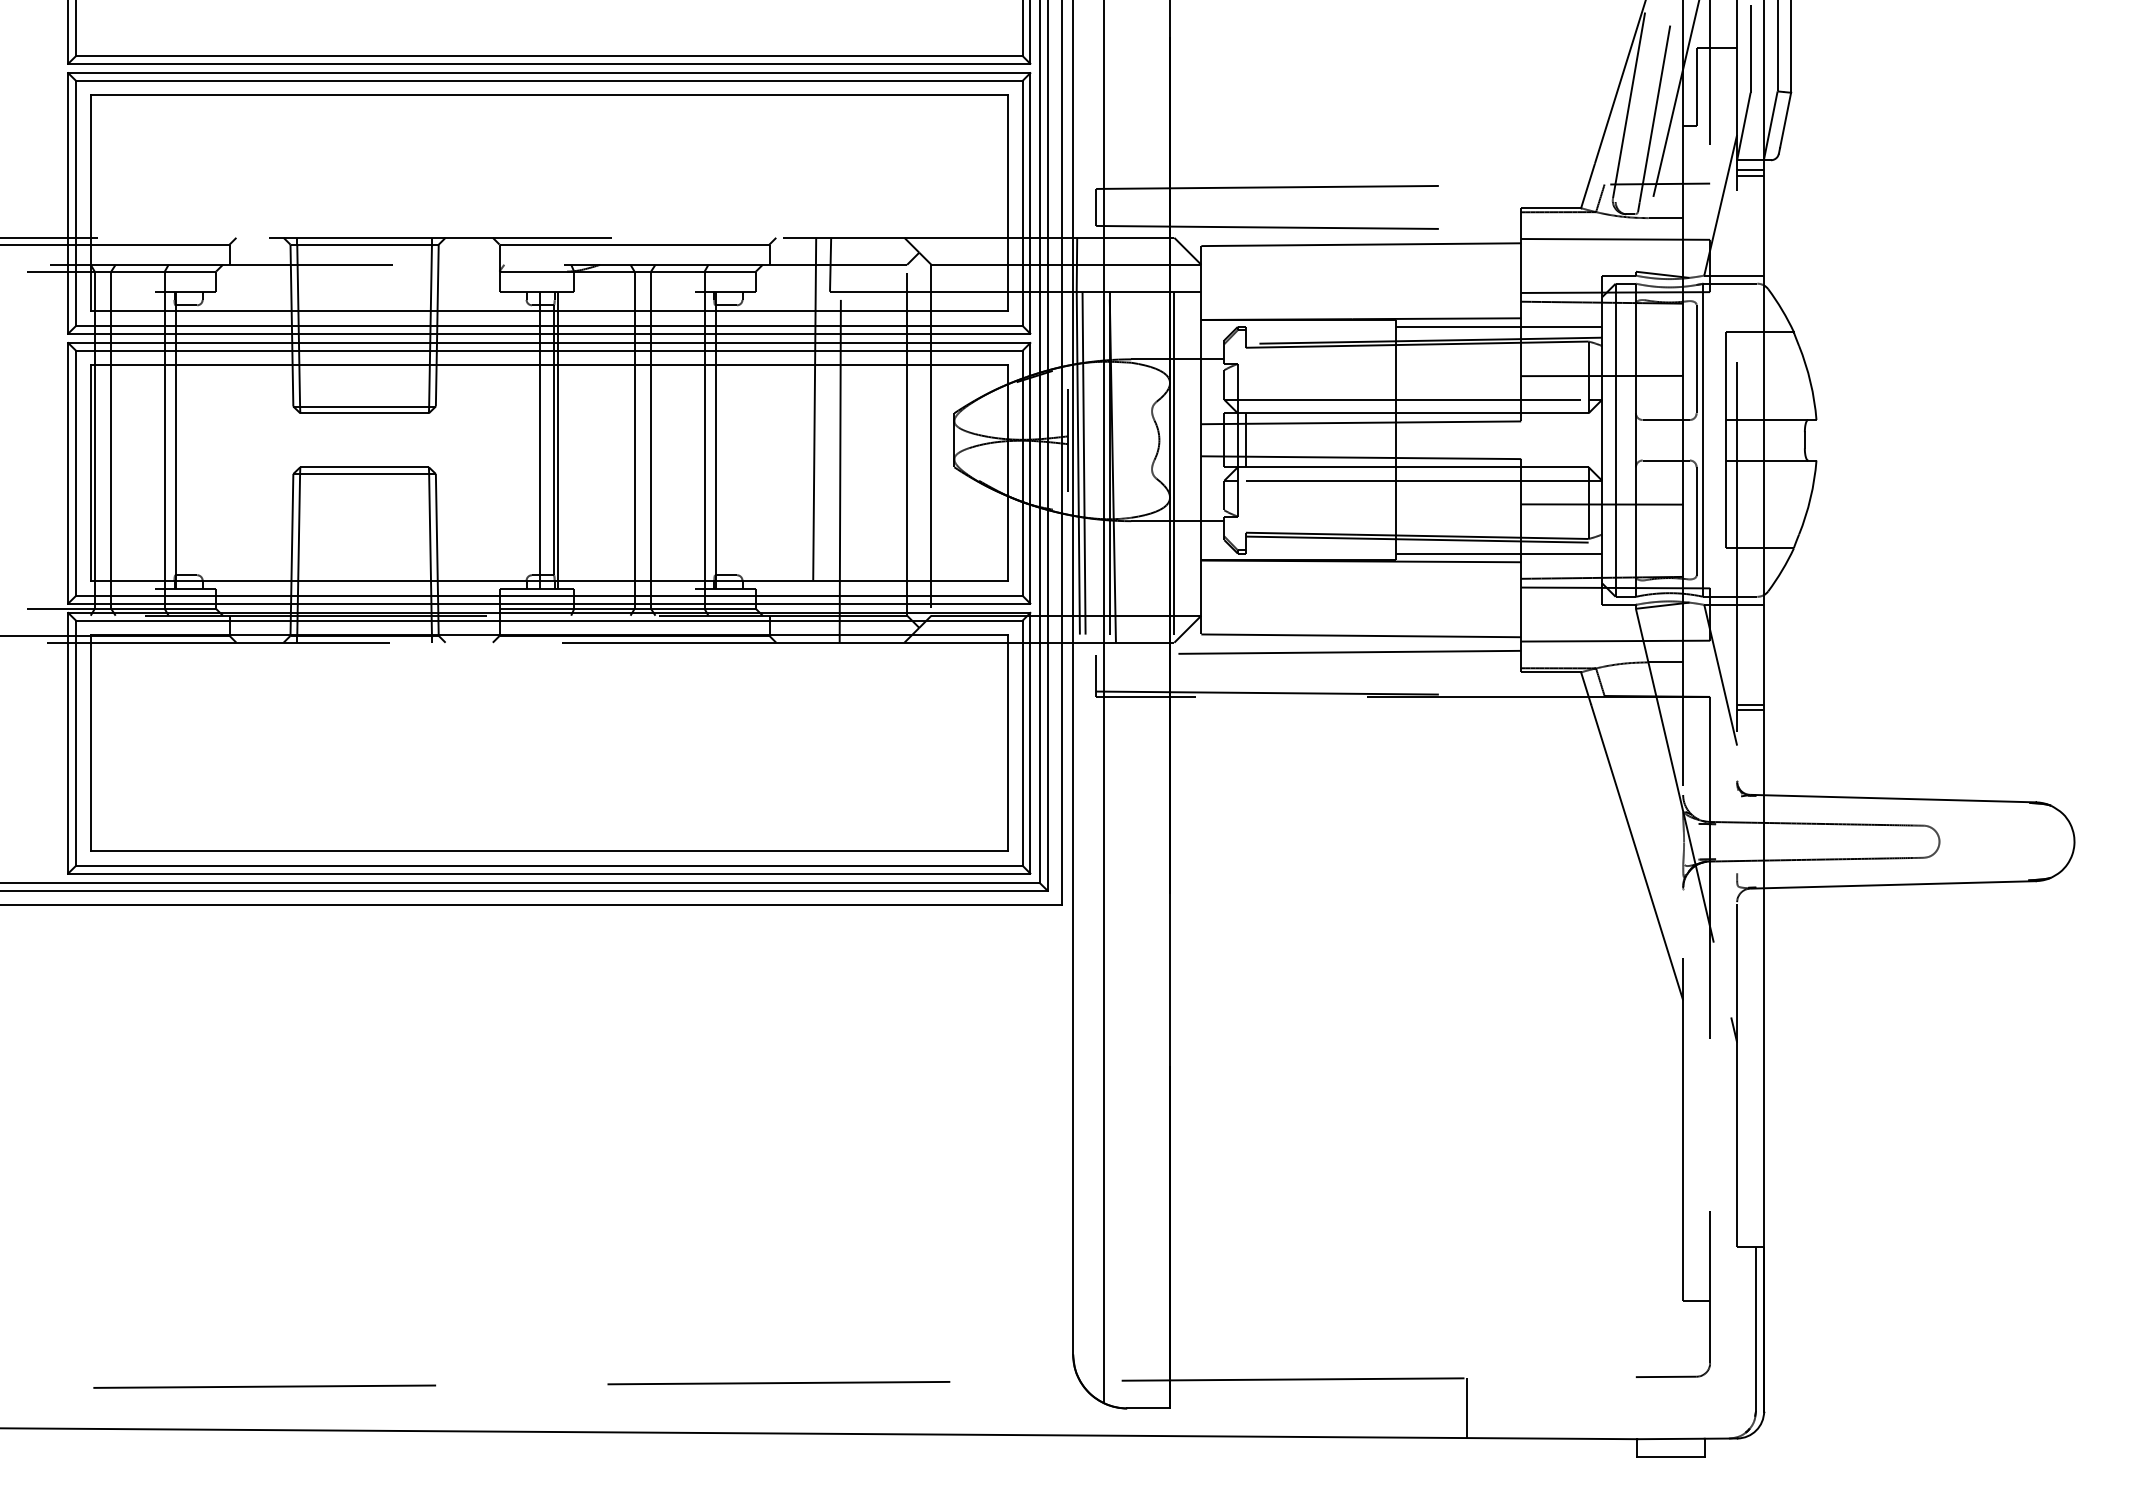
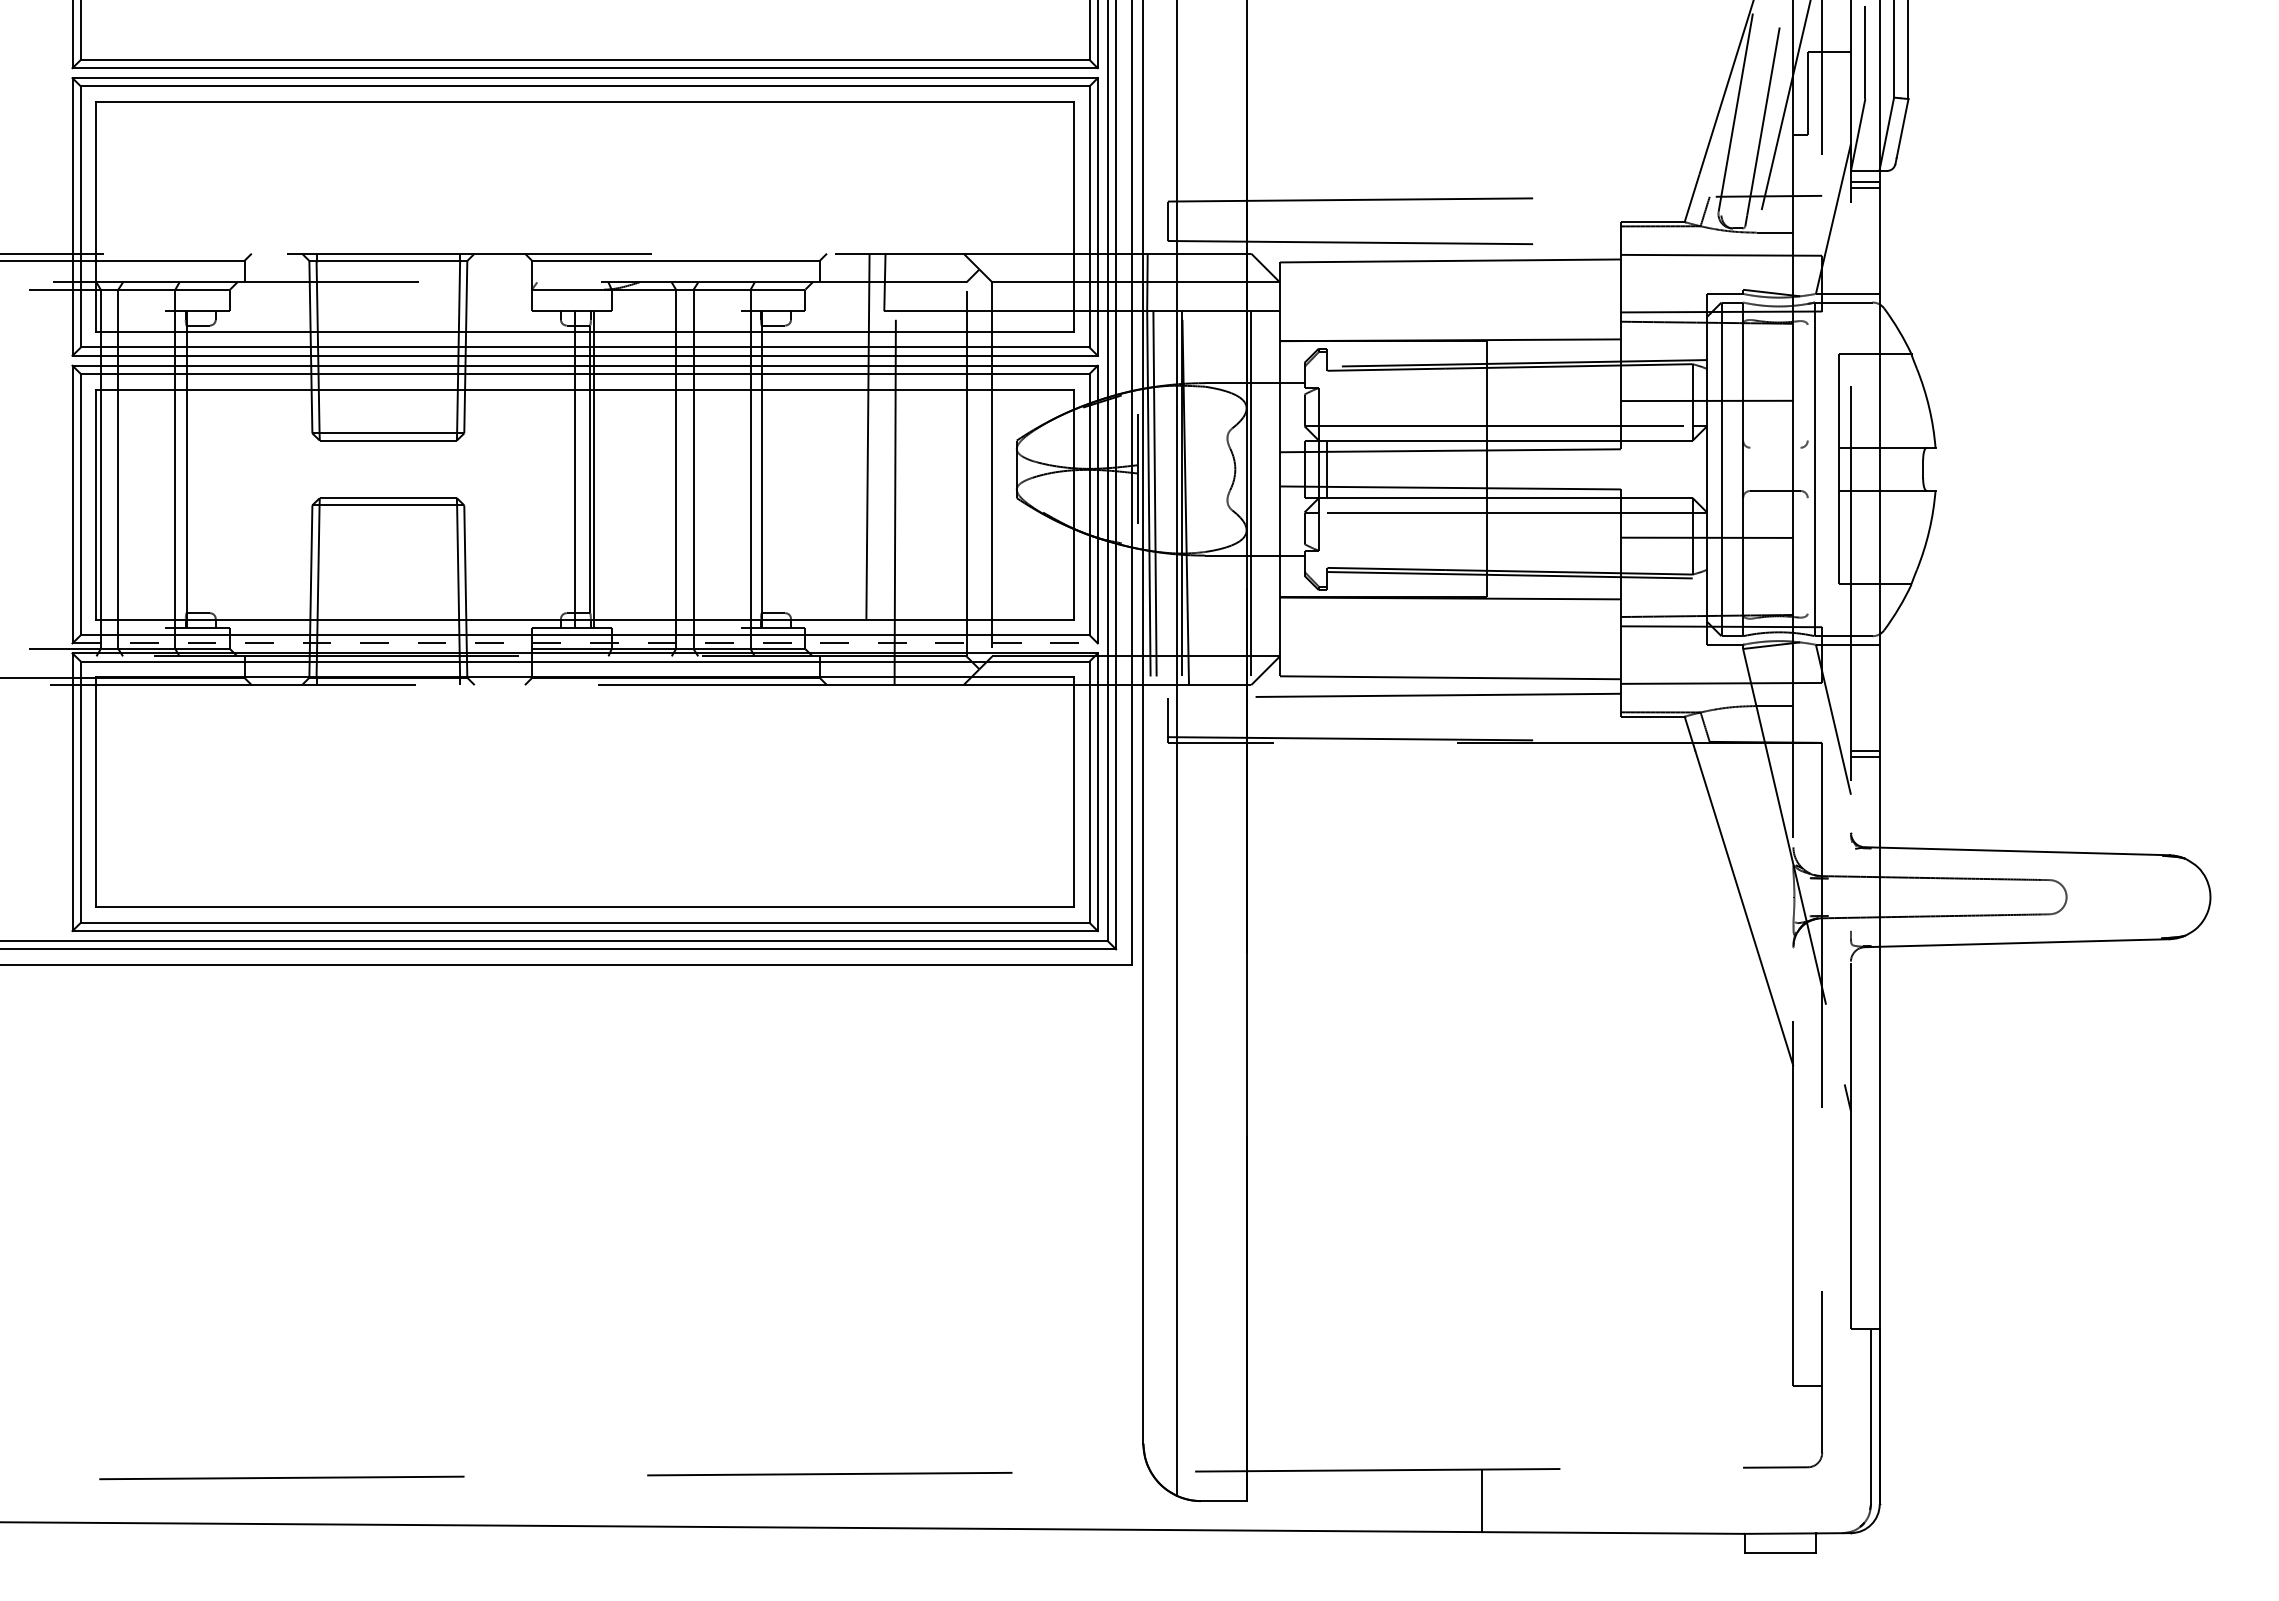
line: (1499, 326) -> (1597, 348), removed
line: (1696, 358) -> (1807, 382), removed
line: (1666, 419) -> (1775, 447), removed
line: (1696, 521) -> (1807, 555), removed
line: (1499, 553) -> (1597, 590), removed
line: (549, 603) -> (585, 643), solid -> dashed
line: (1467, 1407) -> (1482, 1500), moved

